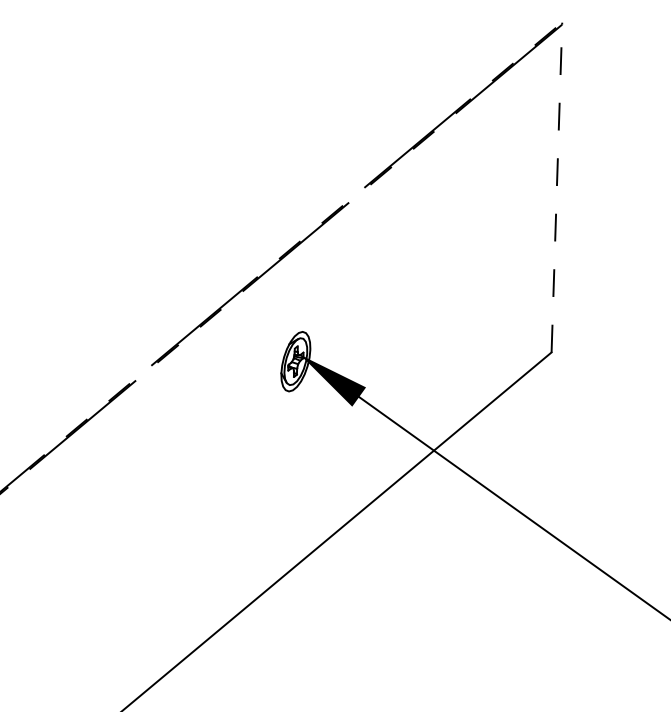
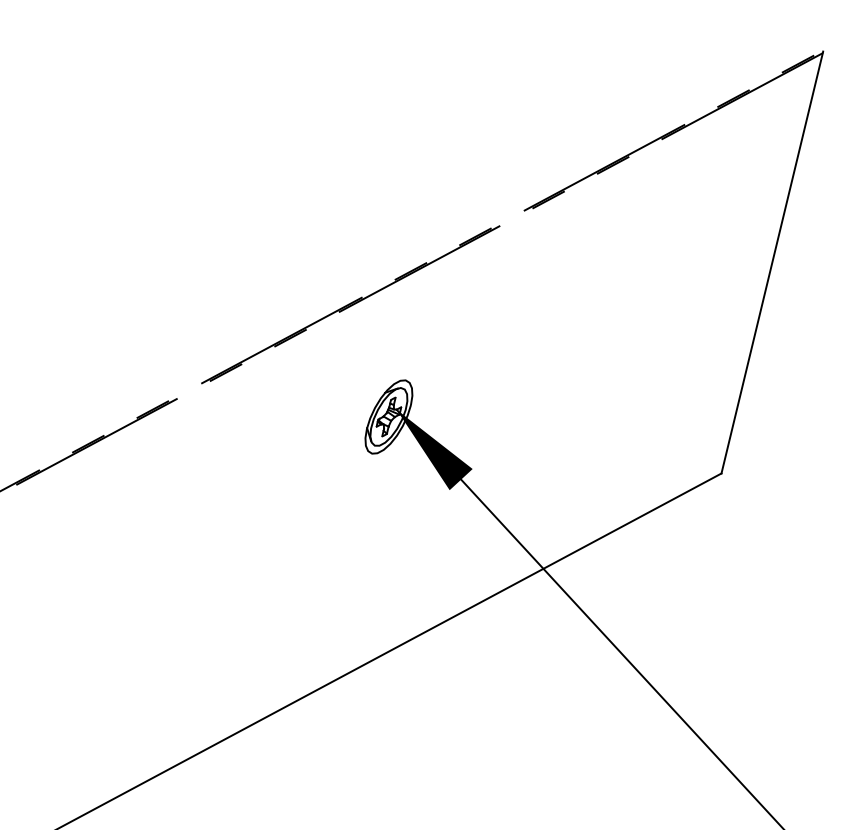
line: (556, 188) -> (771, 263), dashed -> solid

